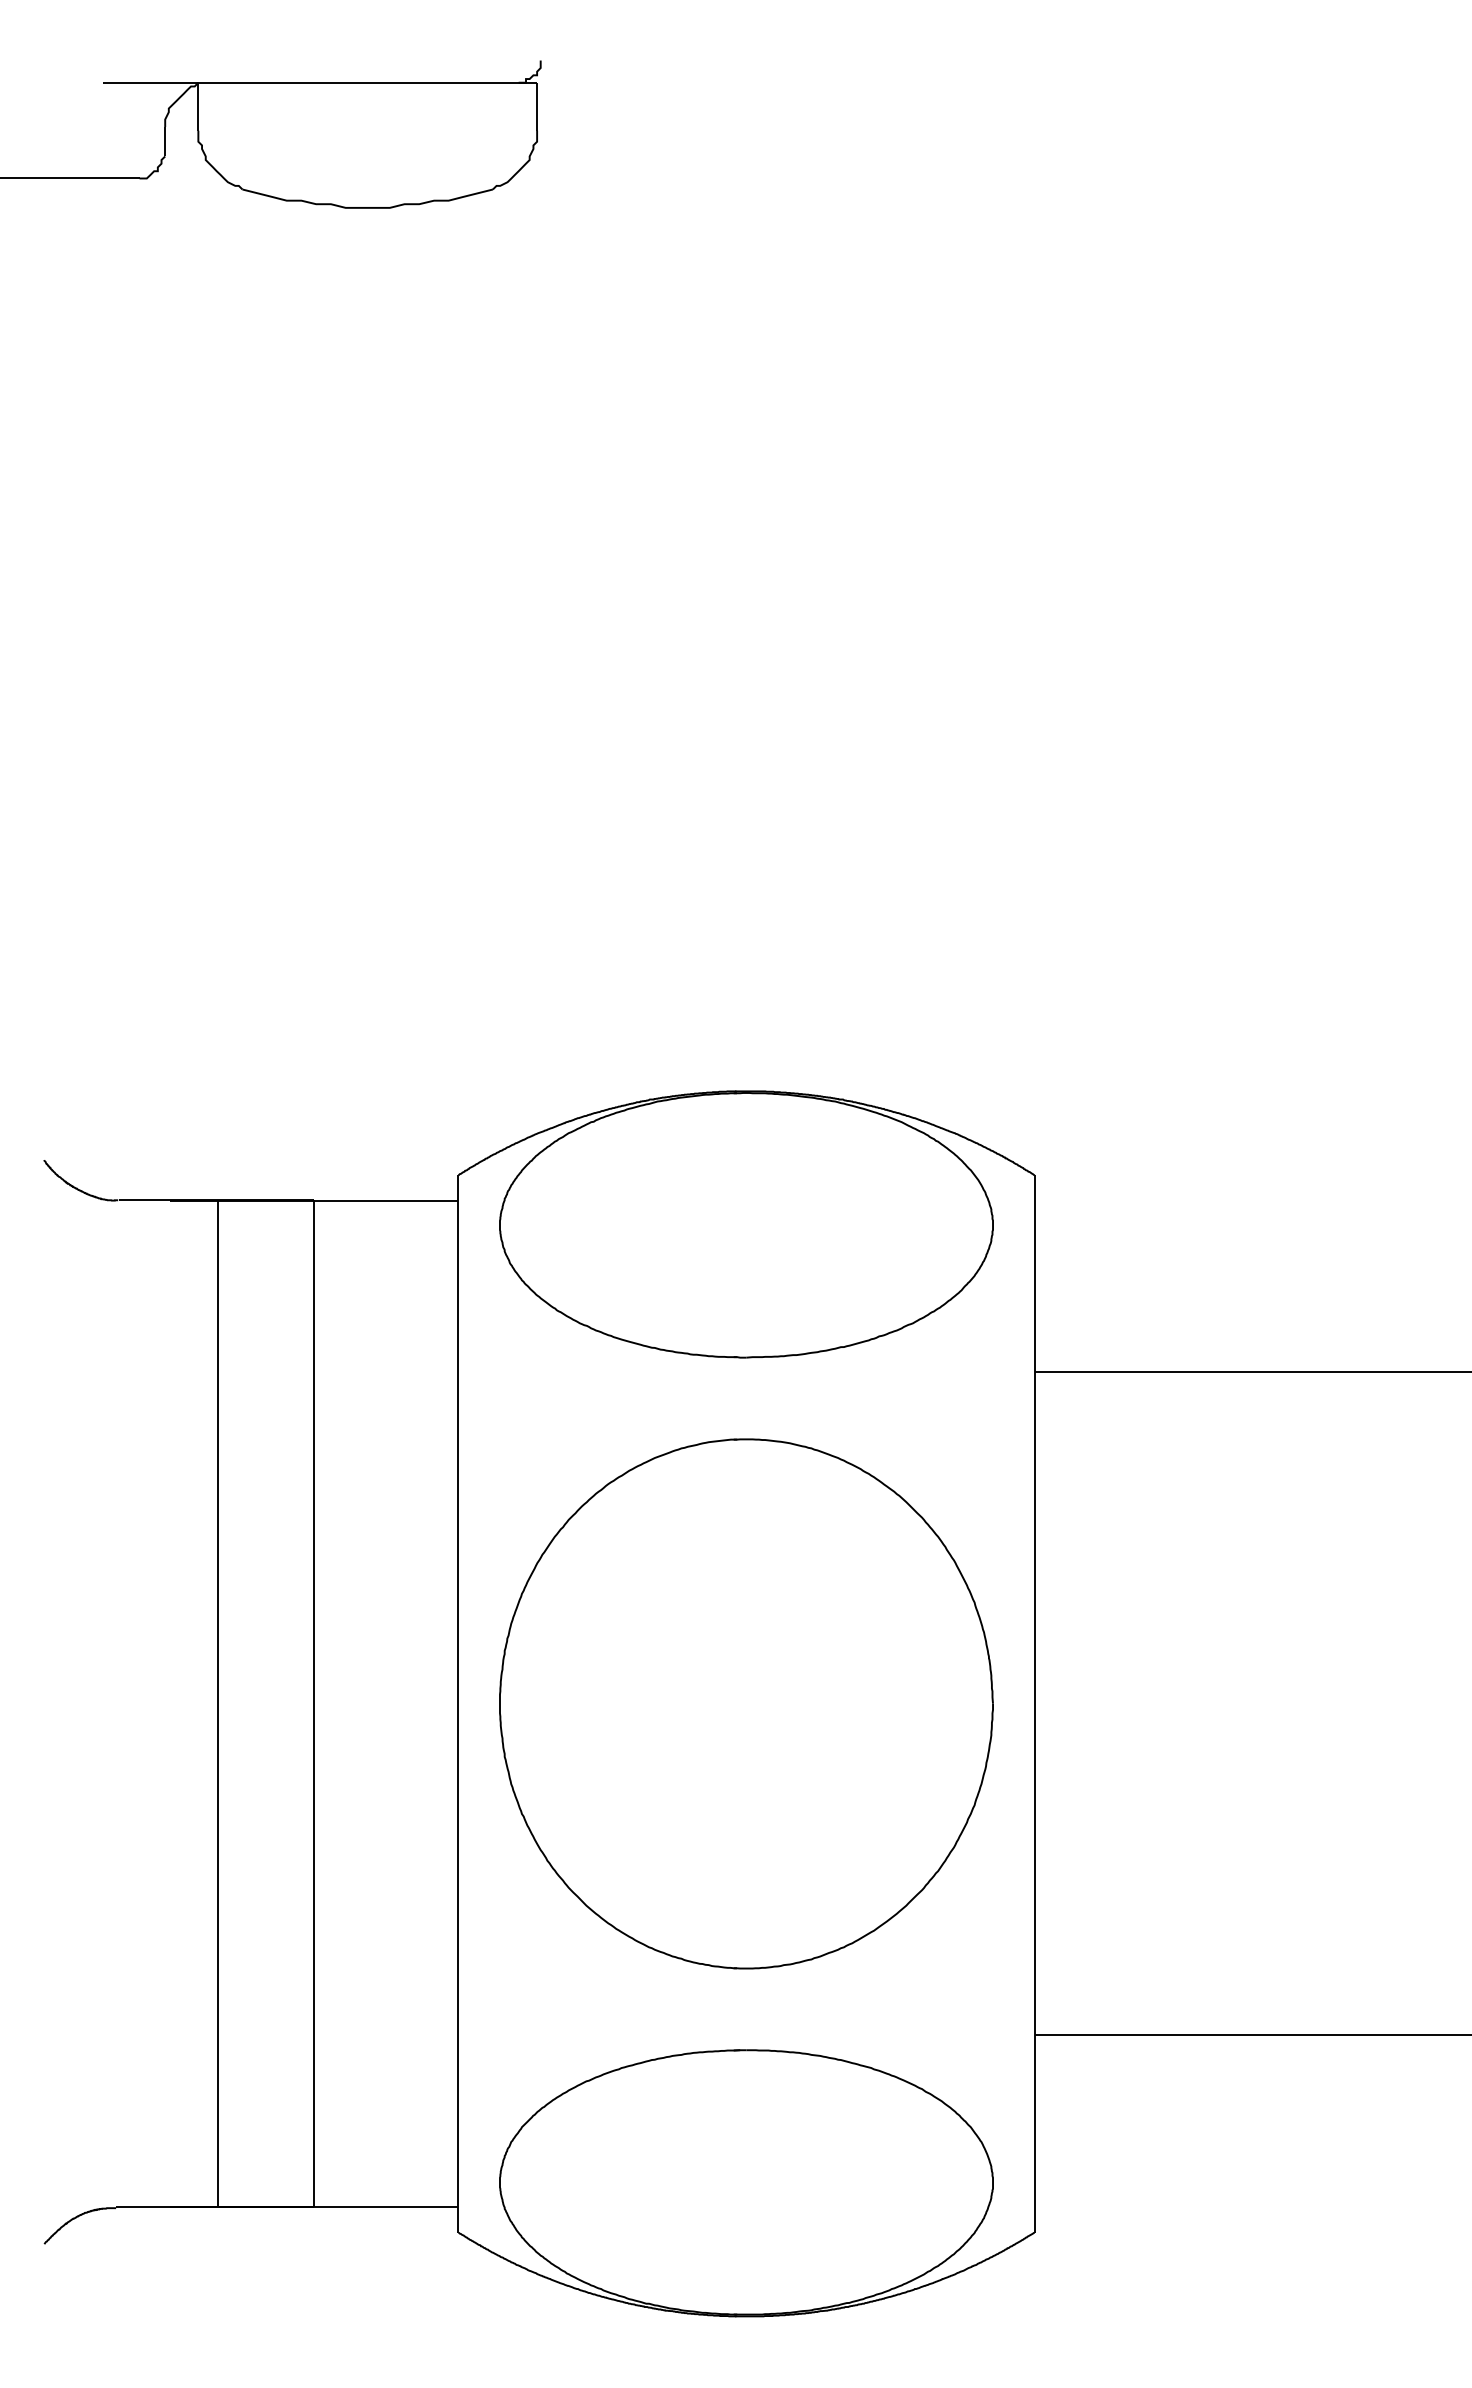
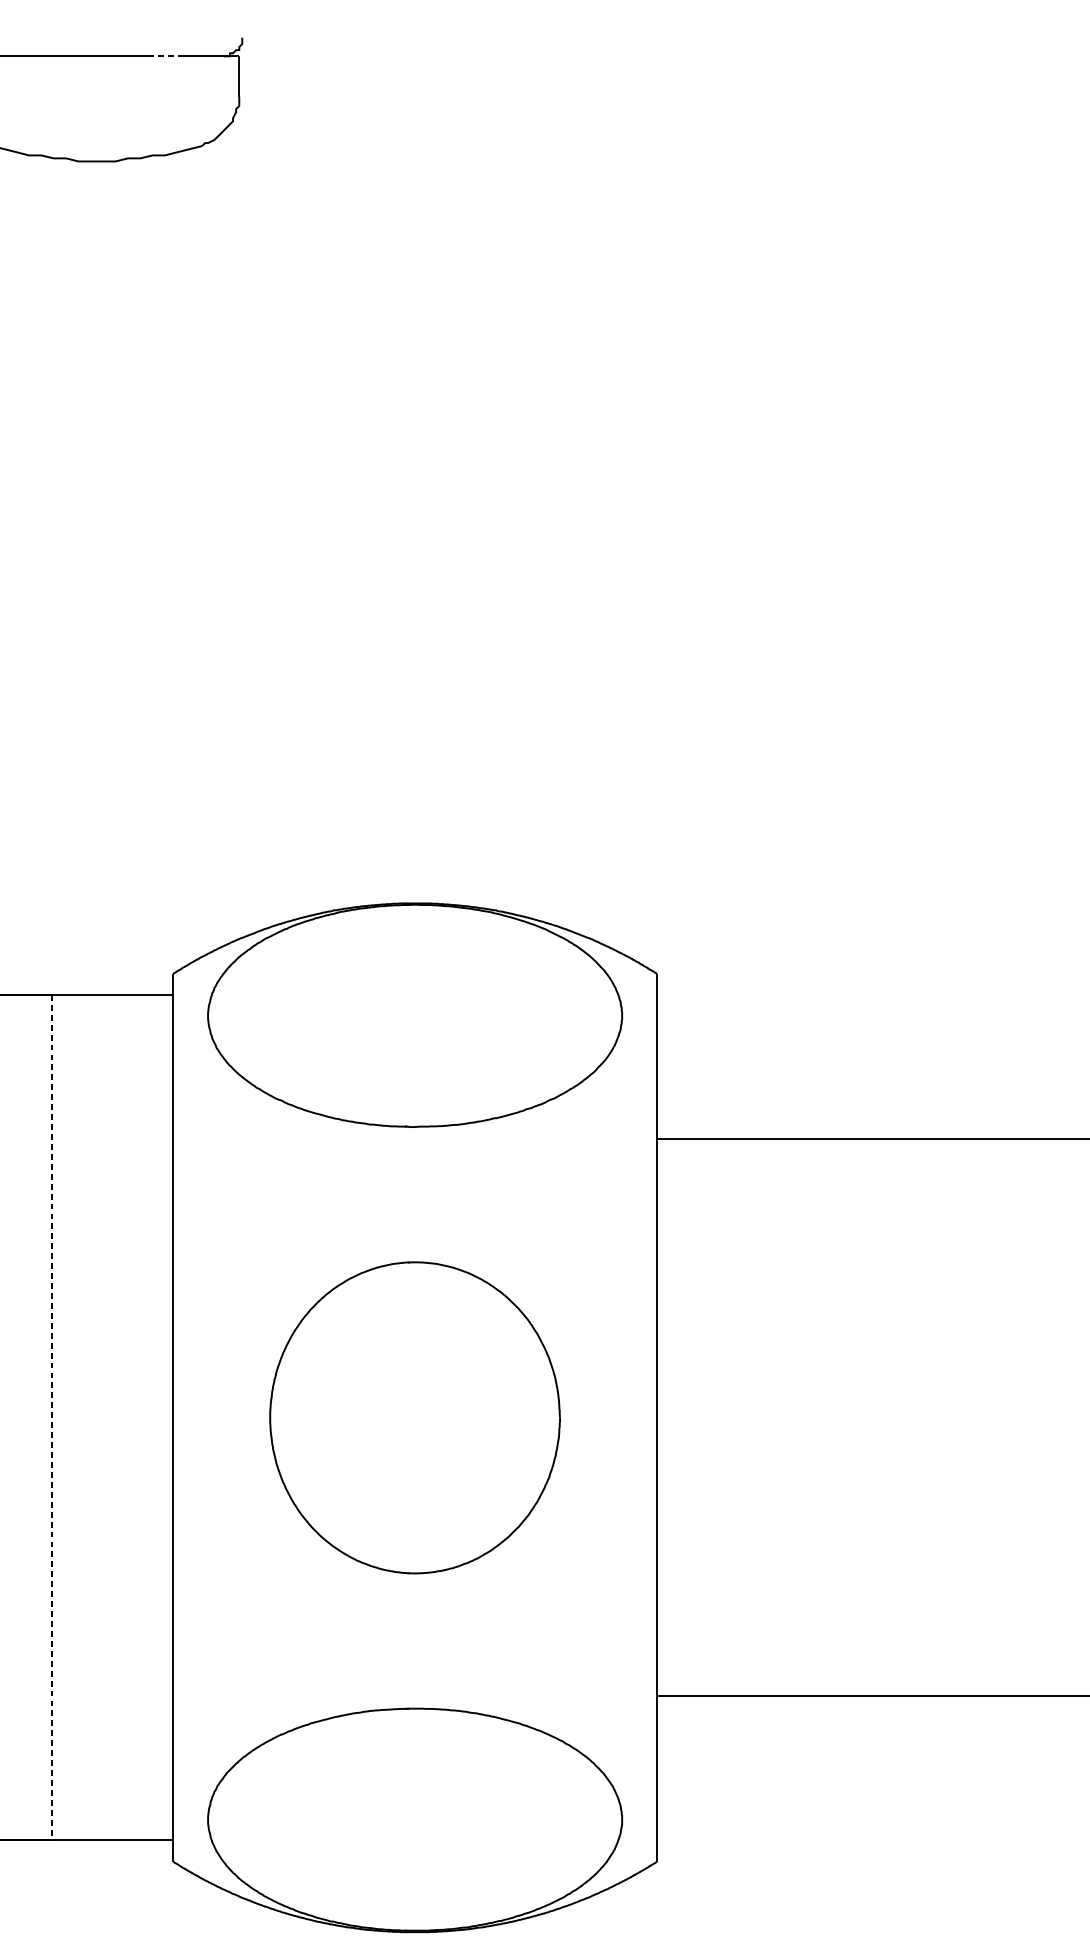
line: (451, 82) -> (167, 56), solid -> dashed
part: (746, 1703) -> (415, 1417), size x0.7
line: (314, 1704) -> (52, 1418), solid -> dashed

